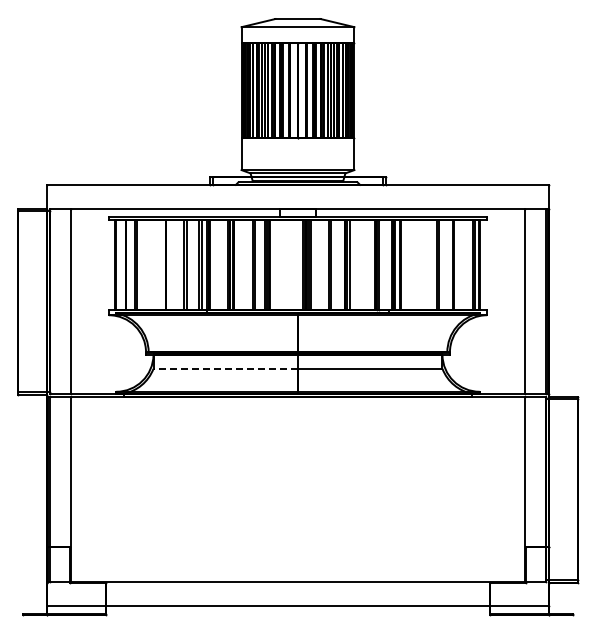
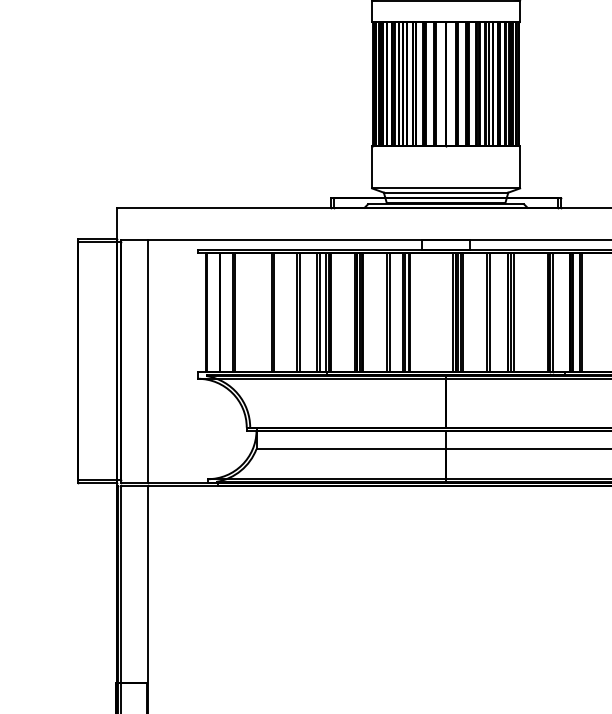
line: (225, 368) -> (350, 448), dashed -> solid

